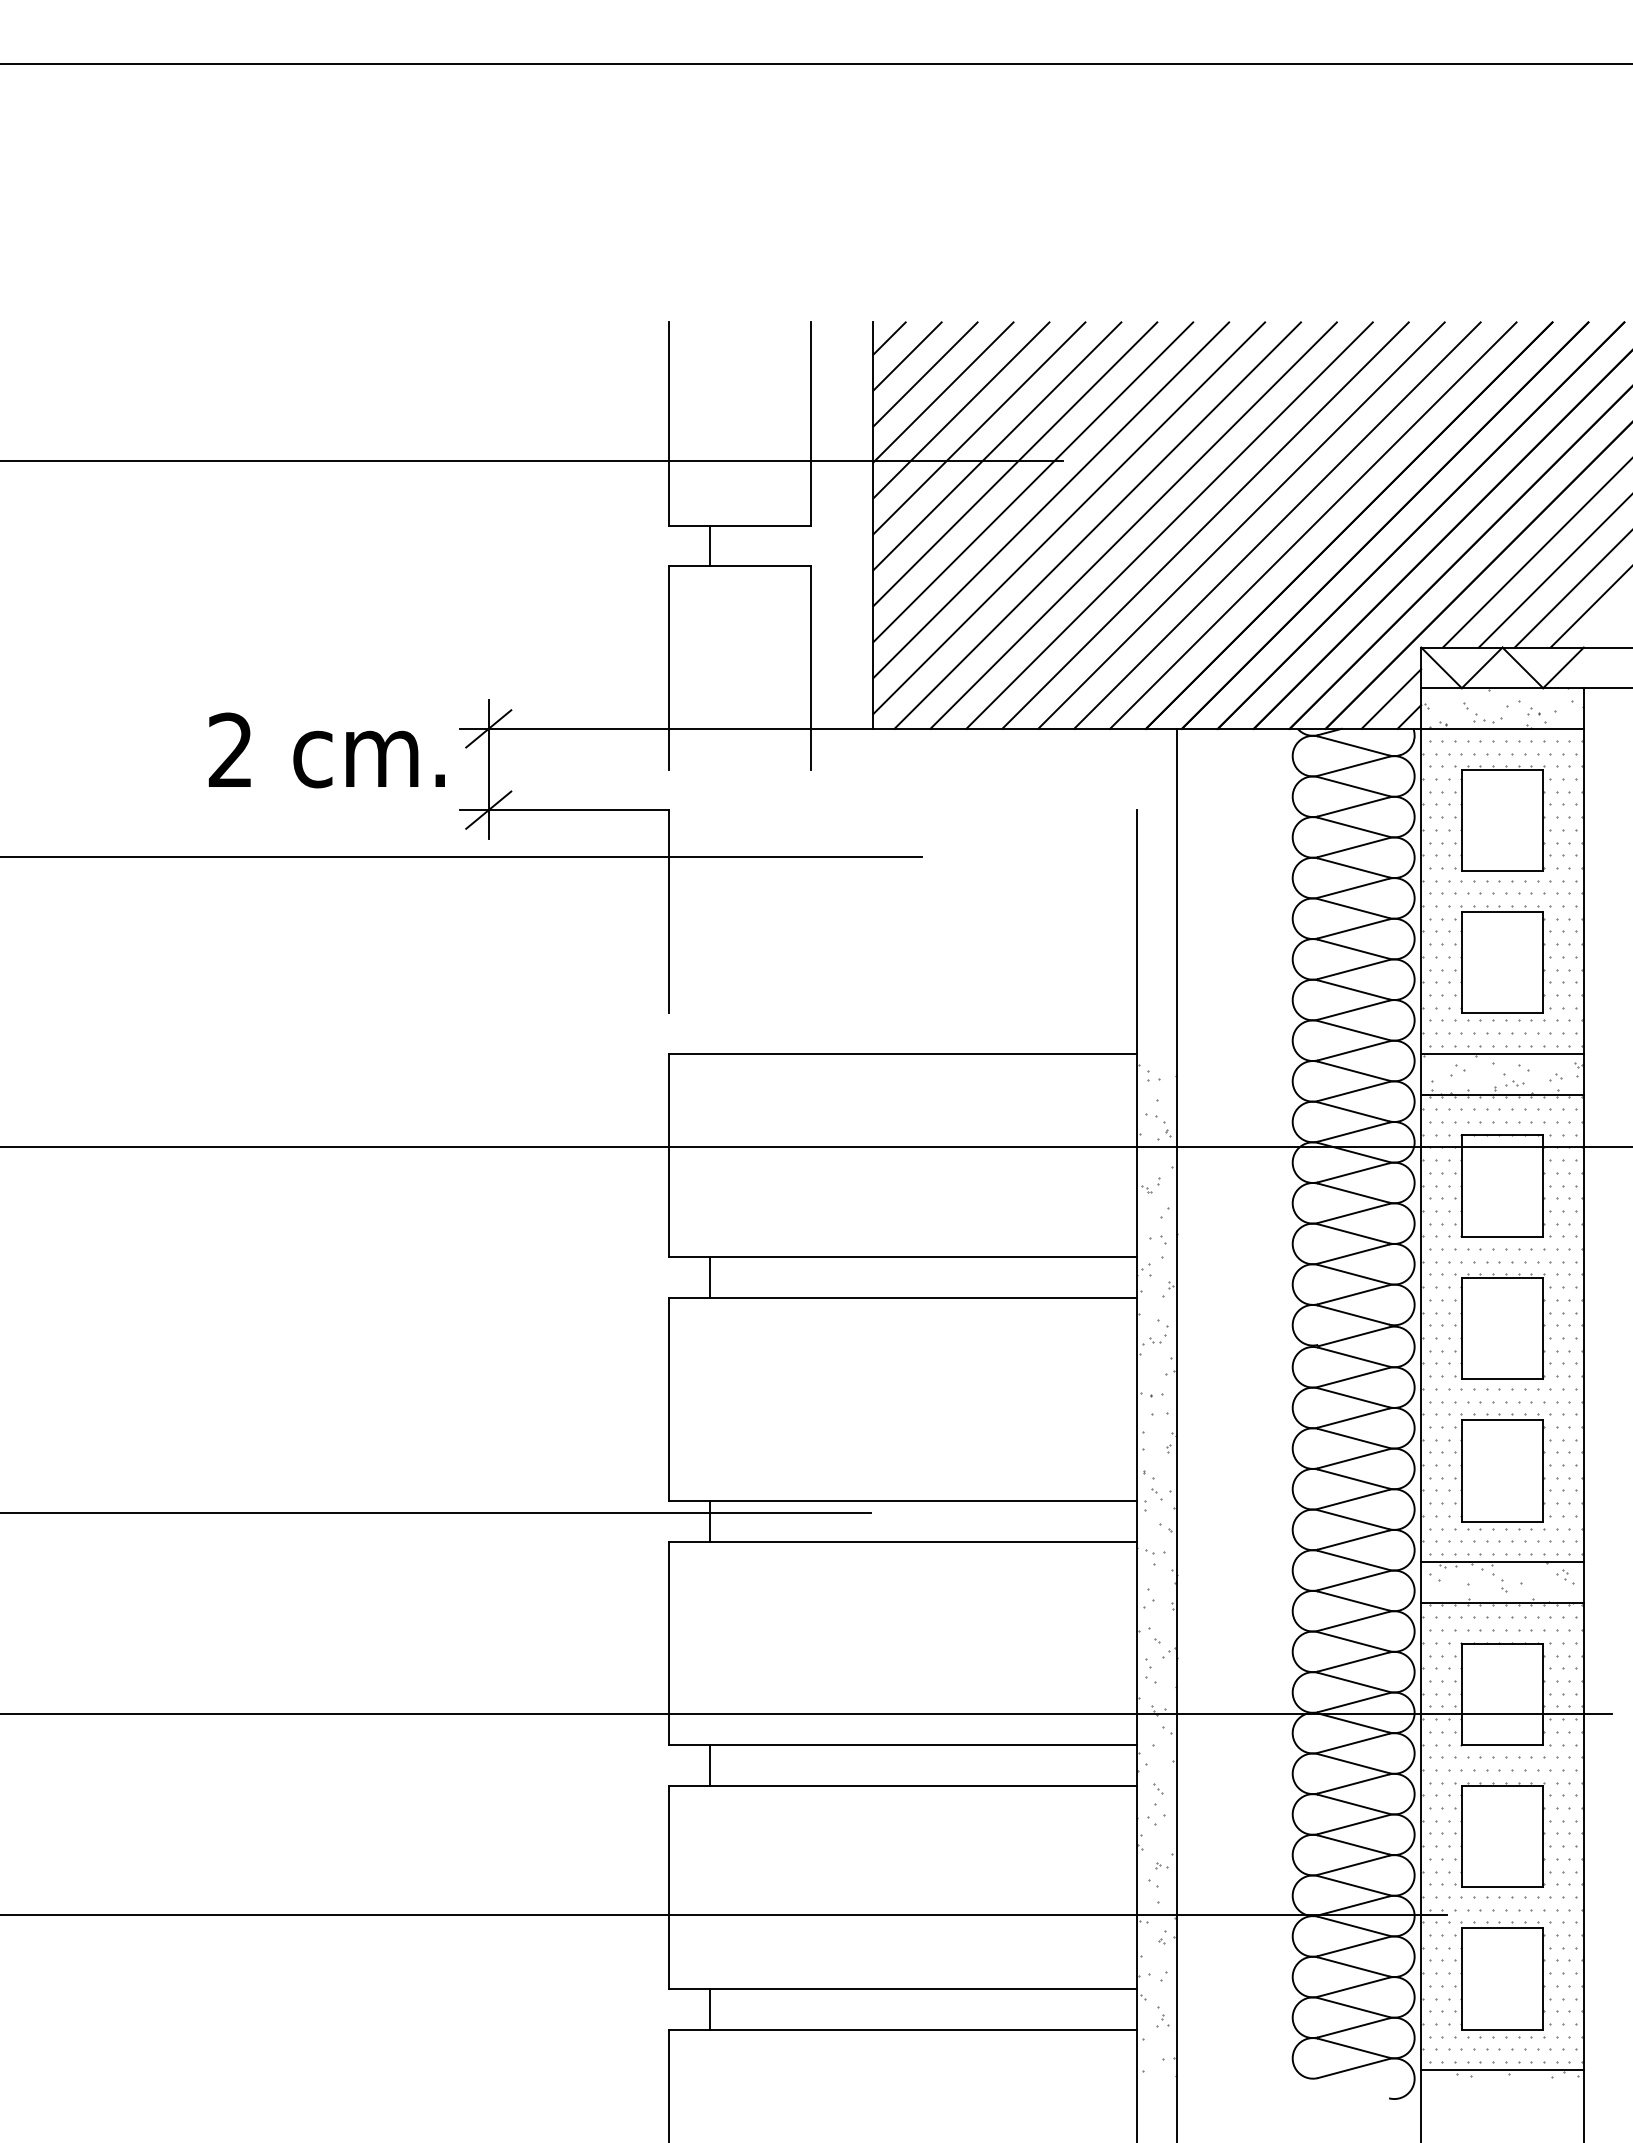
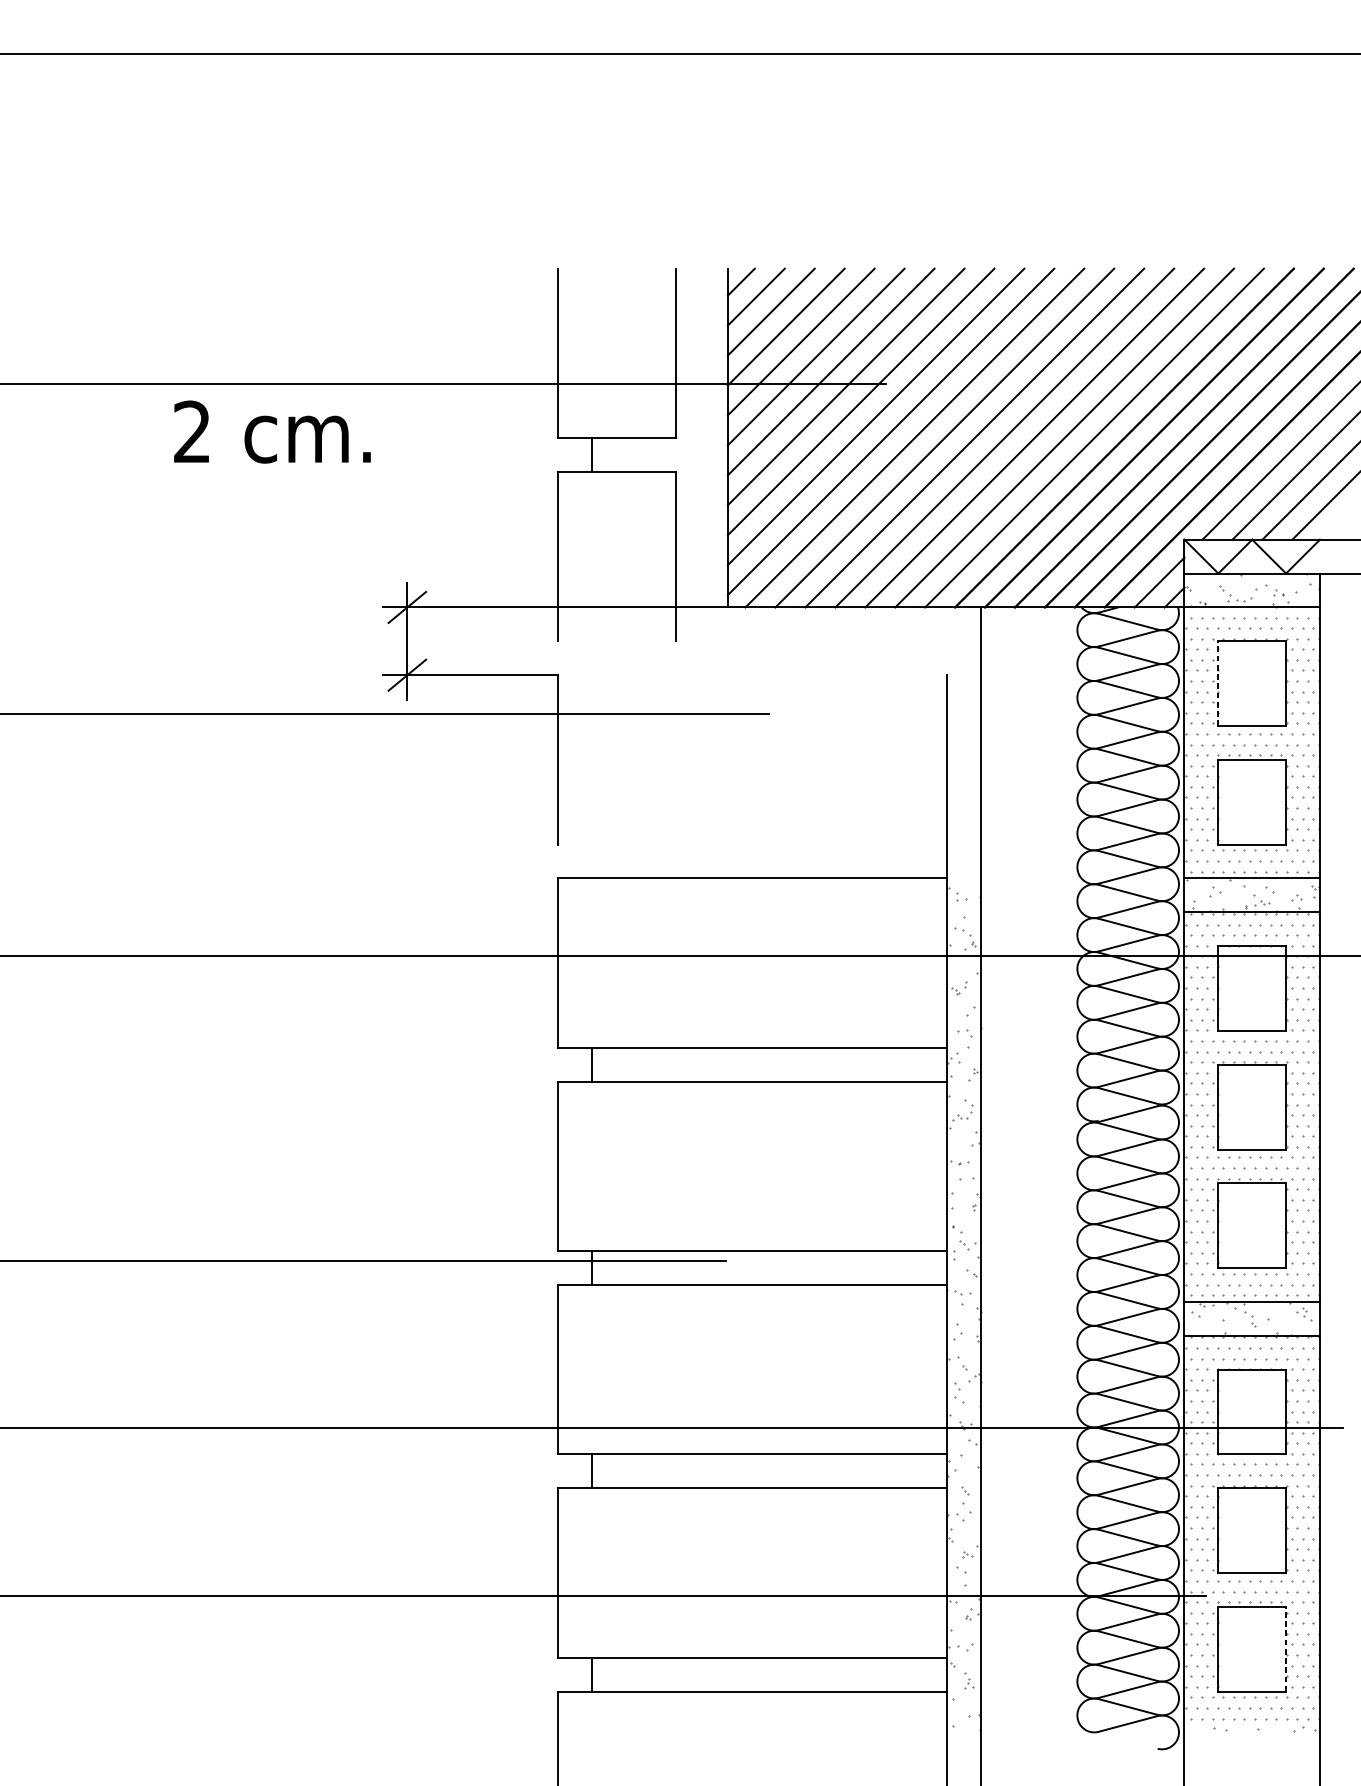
text: (326, 750) -> (272, 432), moved
line: (1461, 820) -> (1218, 683), solid -> dashed
line: (1543, 1978) -> (1286, 1648), solid -> dashed
line: (1502, 2070) -> (1252, 1725), removed

